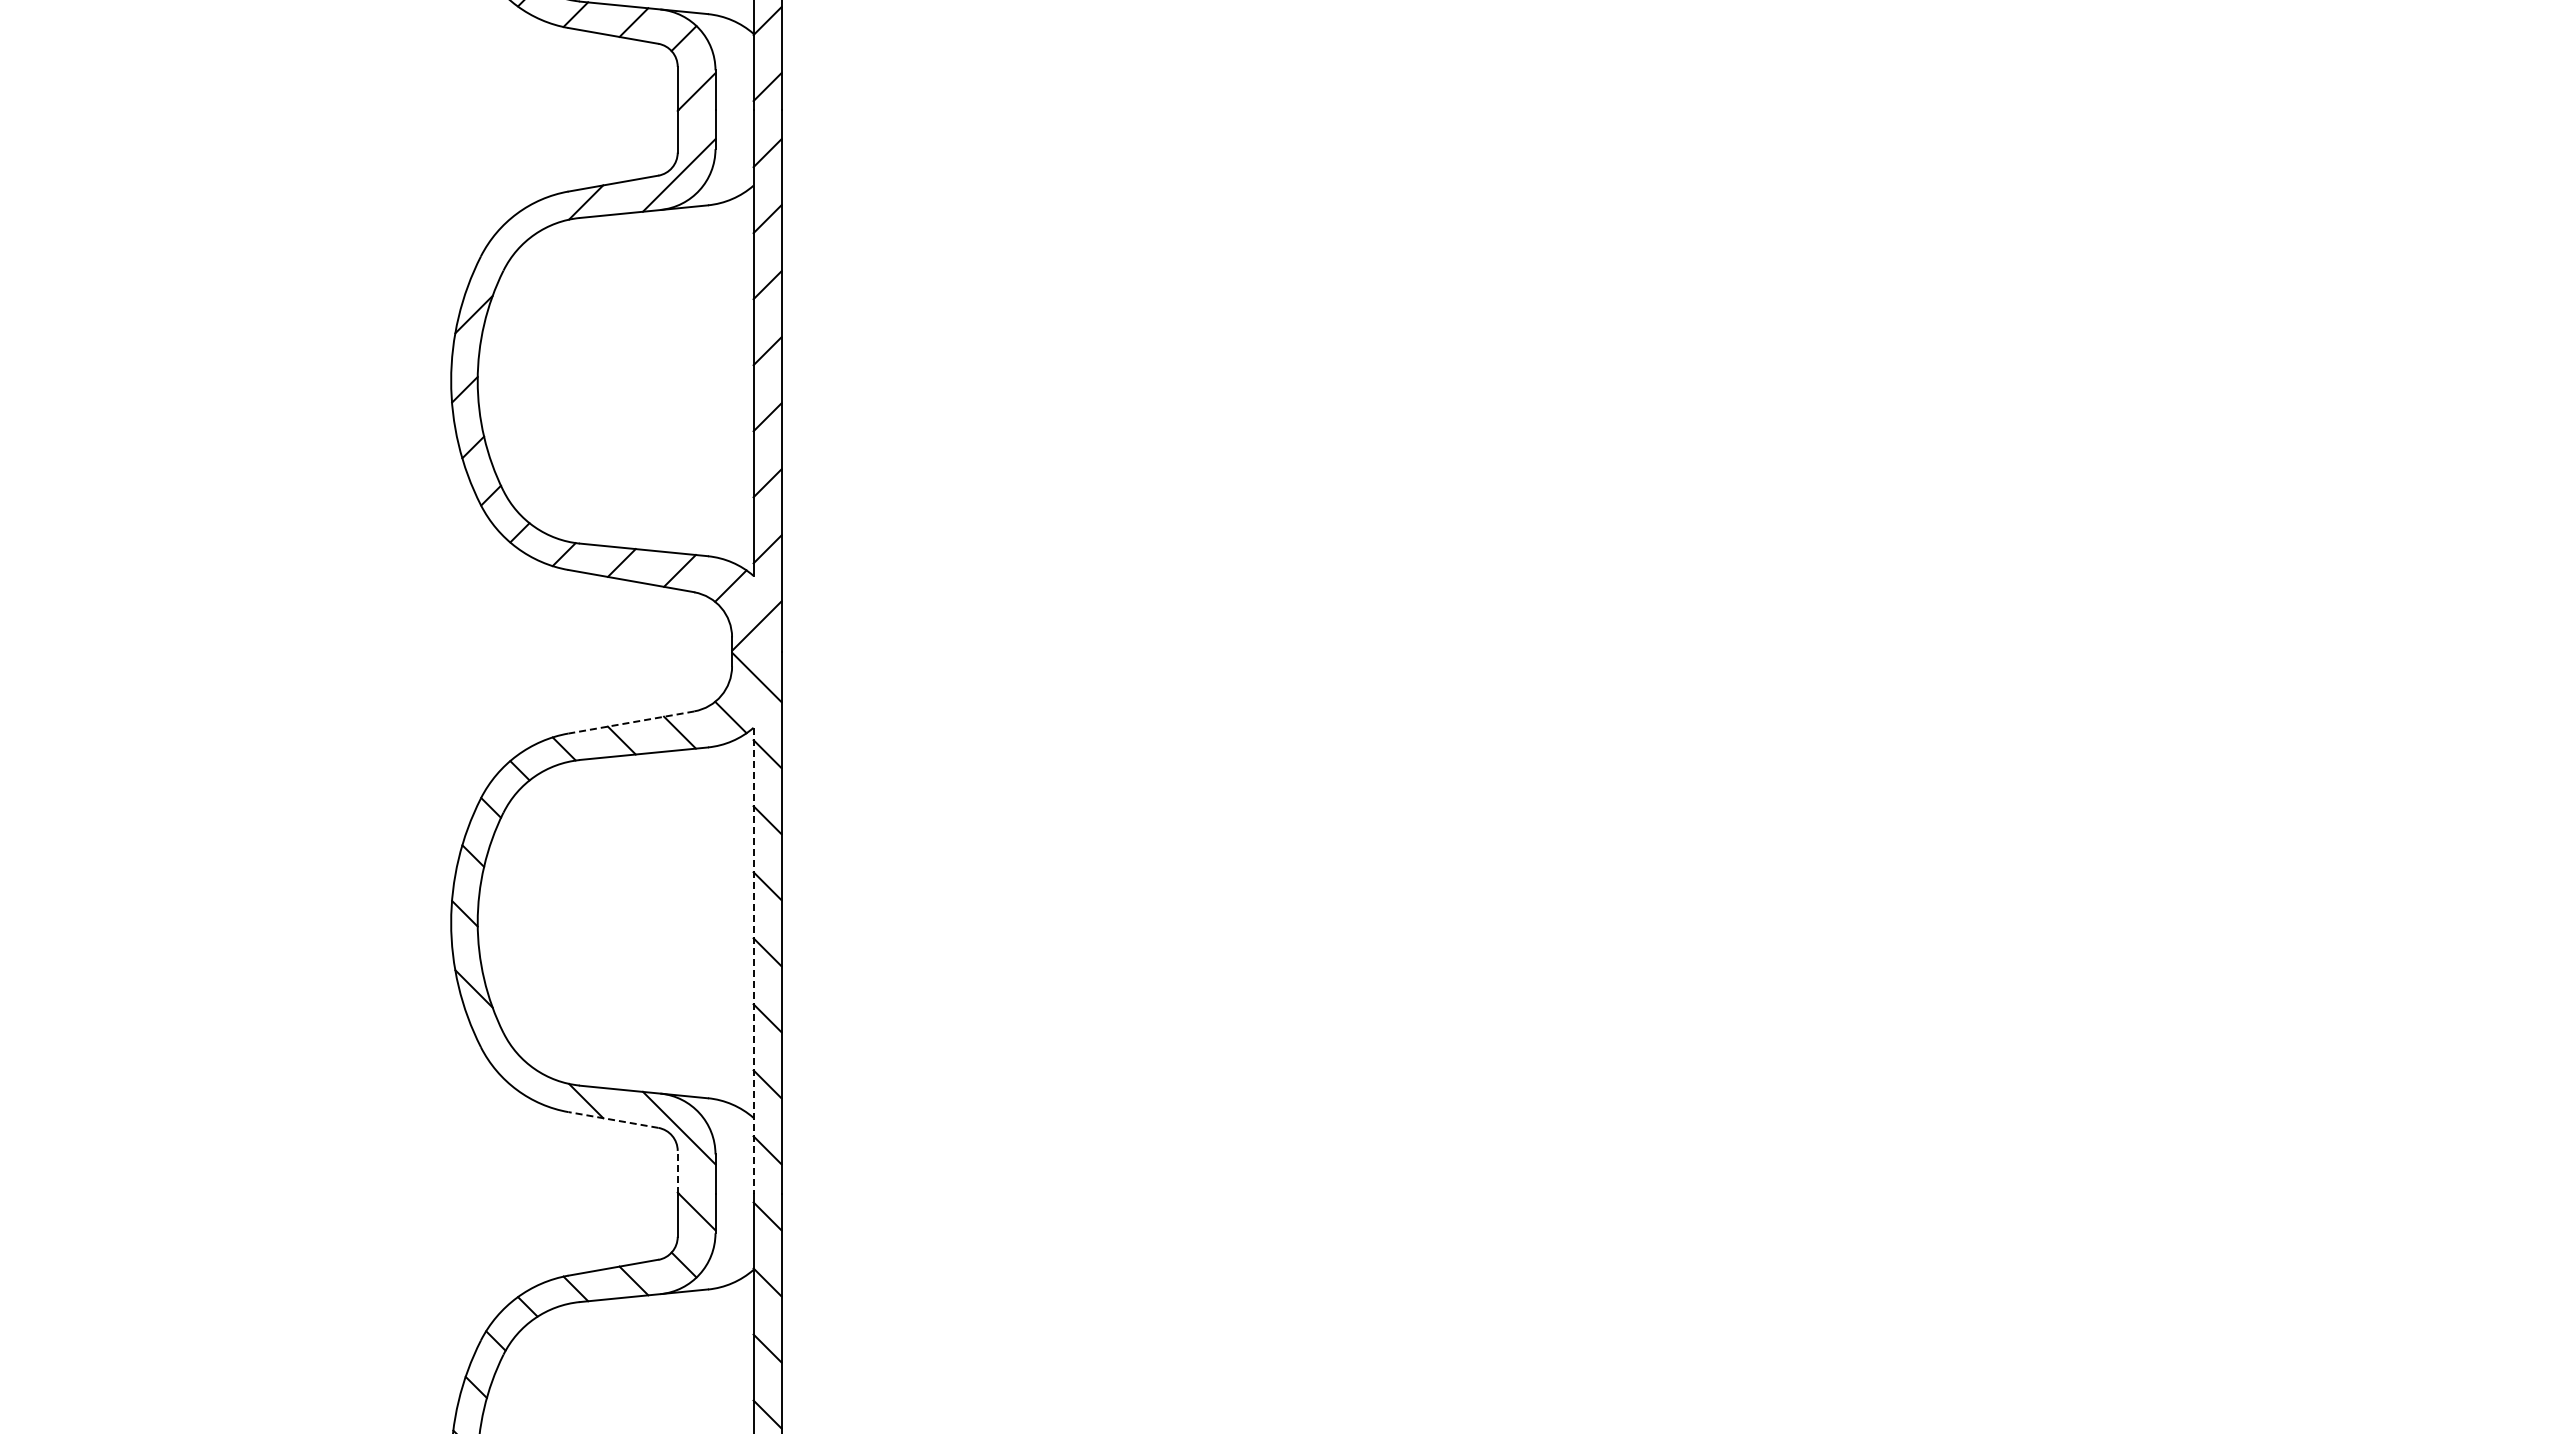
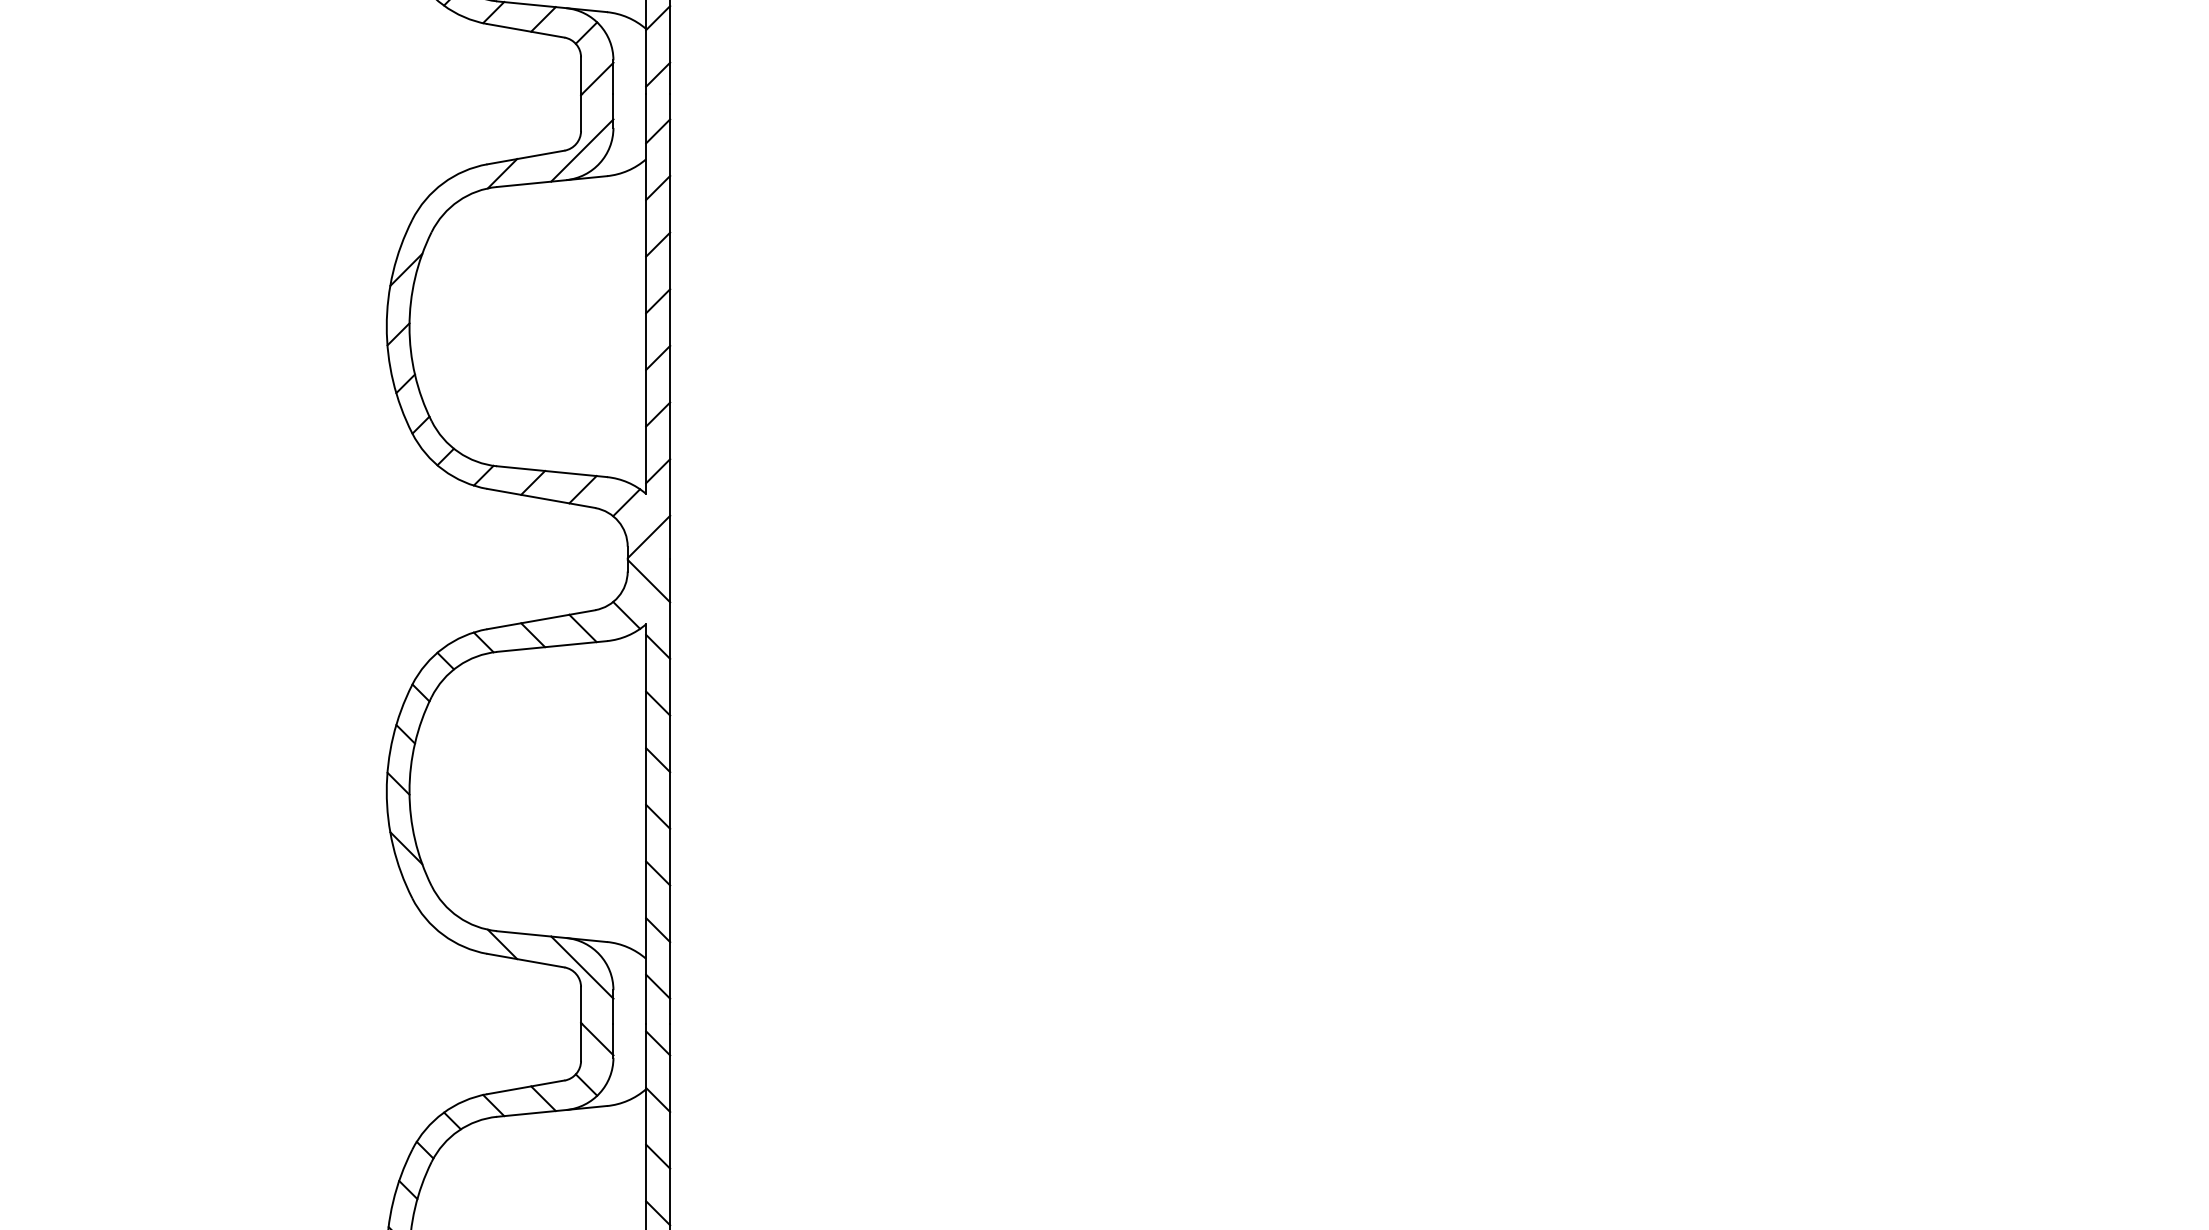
line: (631, 722) -> (541, 619), dashed -> solid
line: (753, 960) -> (646, 823), dashed -> solid
line: (613, 1120) -> (525, 961), dashed -> solid
line: (677, 1171) -> (580, 1004), dashed -> solid

